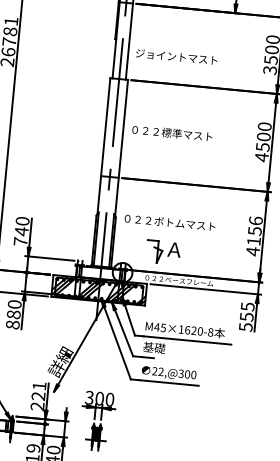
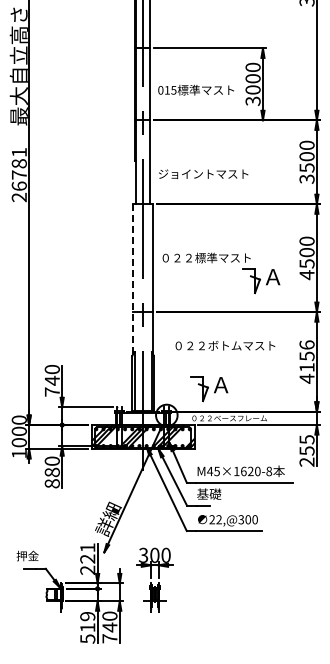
line: (104, 146) -> (133, 279), solid -> dashed
part: (220, 159) -> (261, 281), added
text: (170, 222) -> (225, 345), moved
text: (245, 326) -> (306, 461), 555 -> 255

